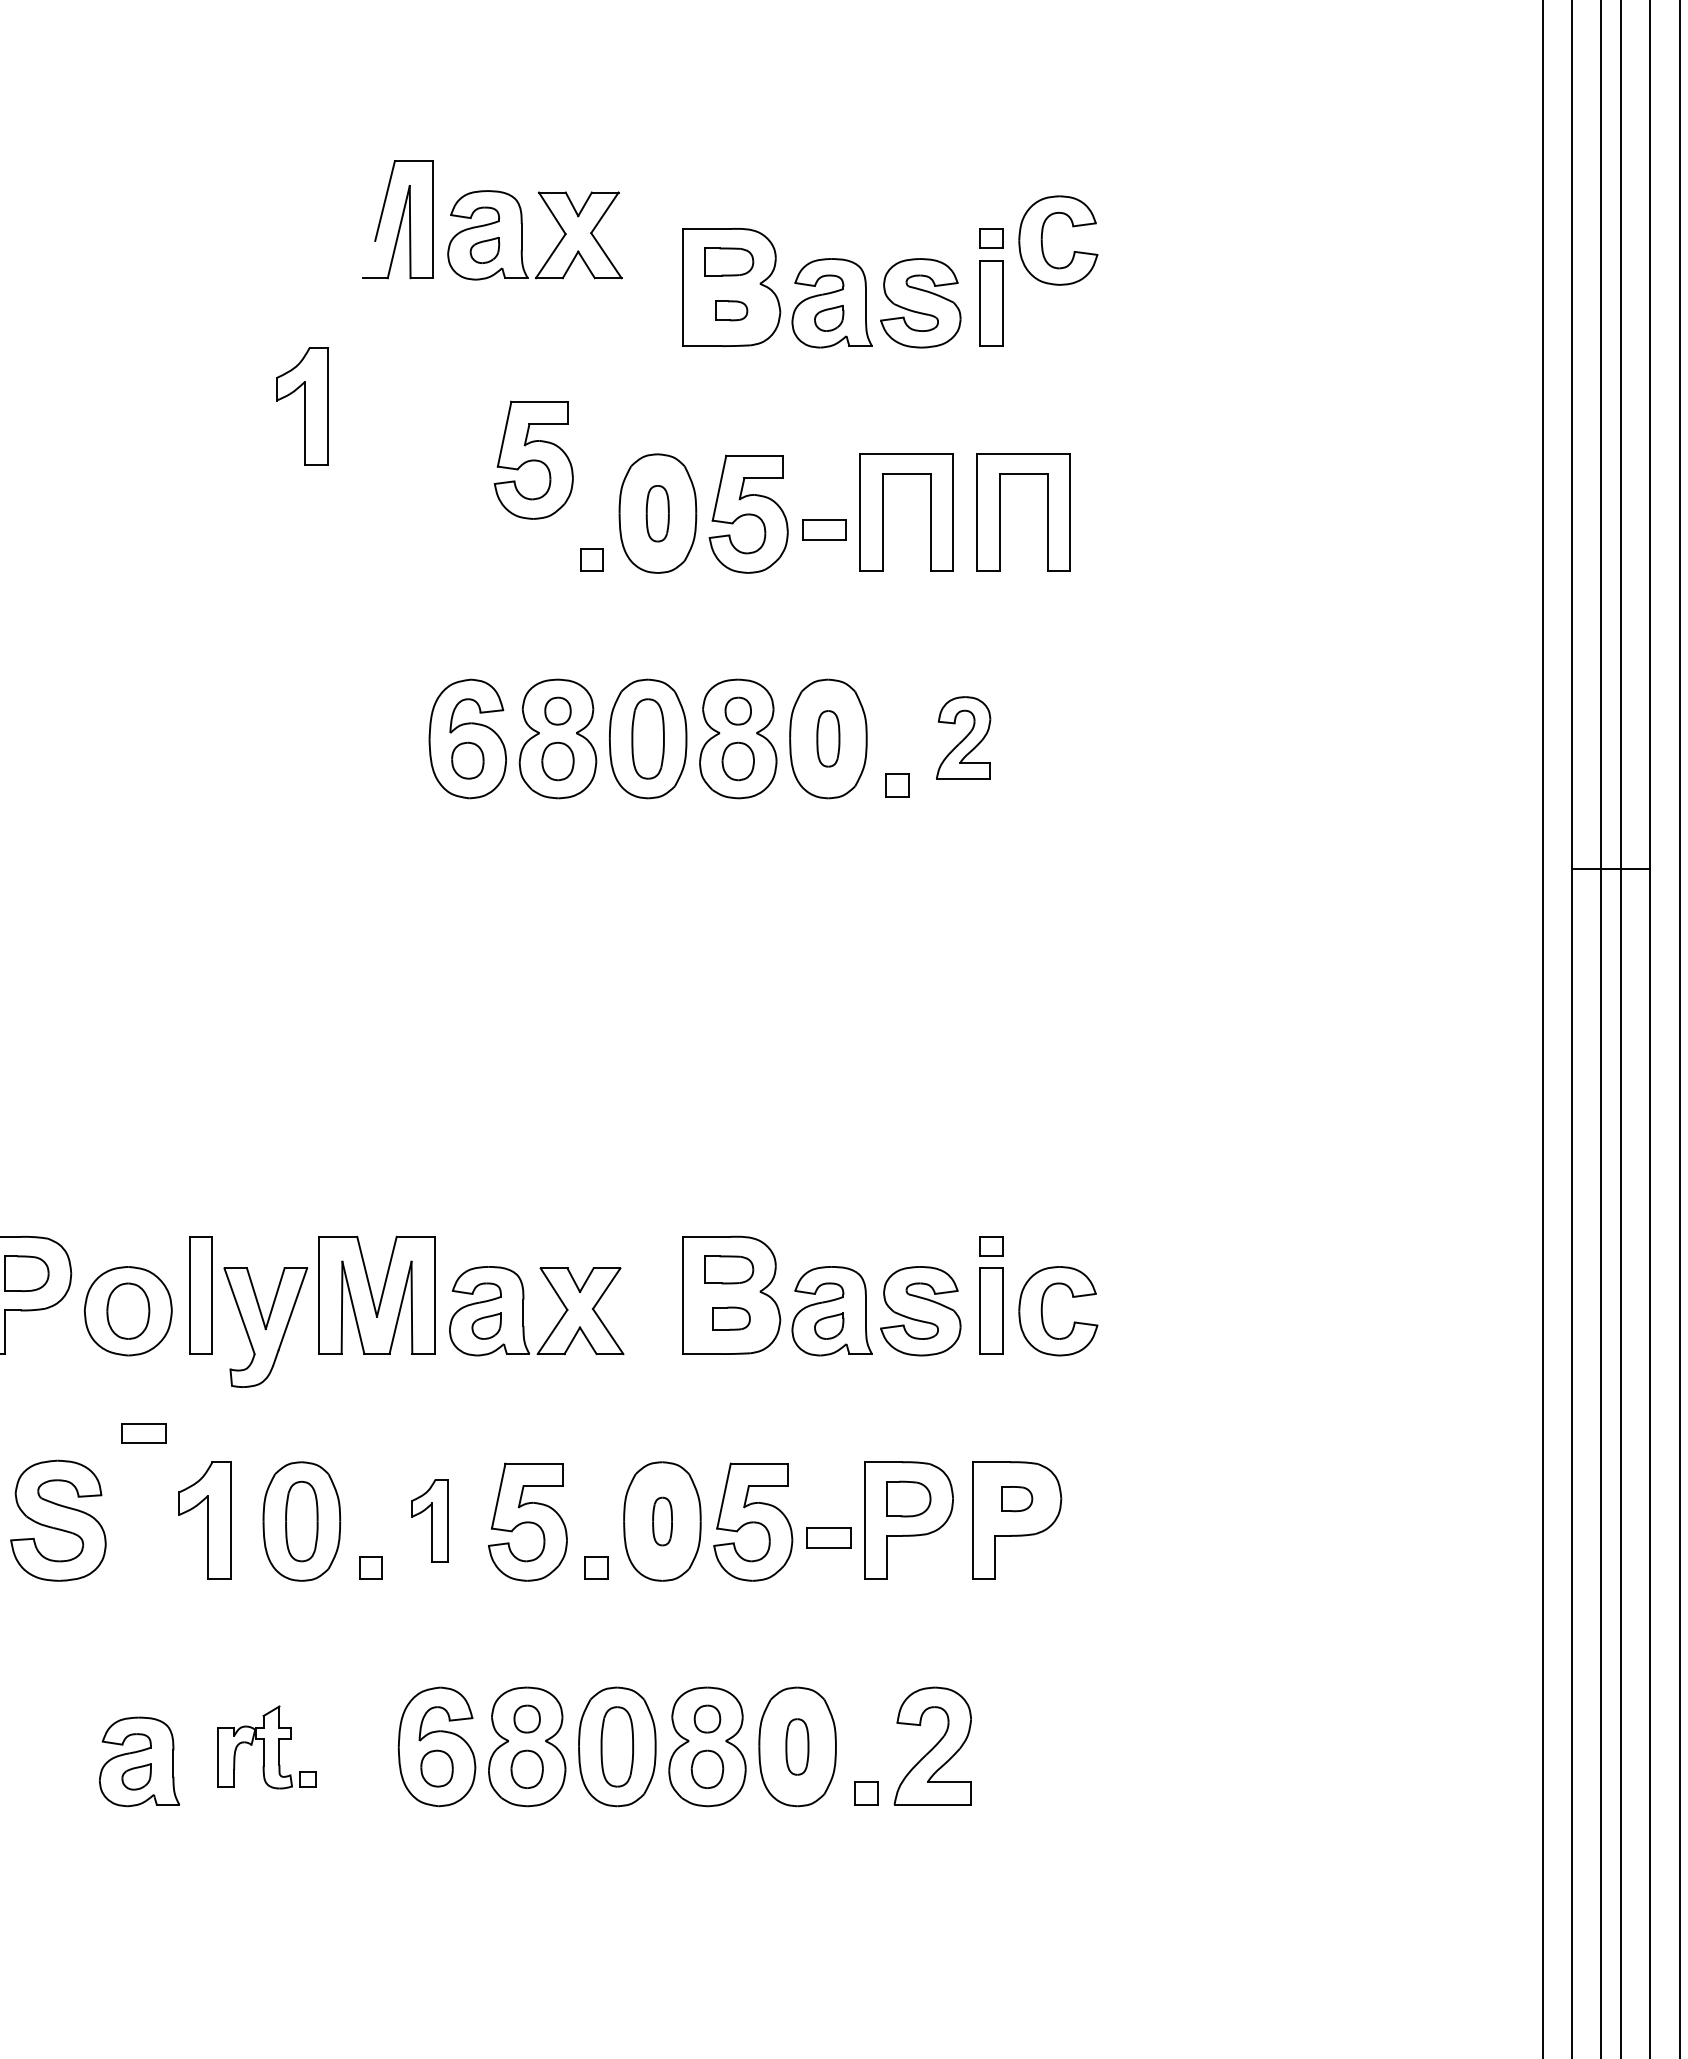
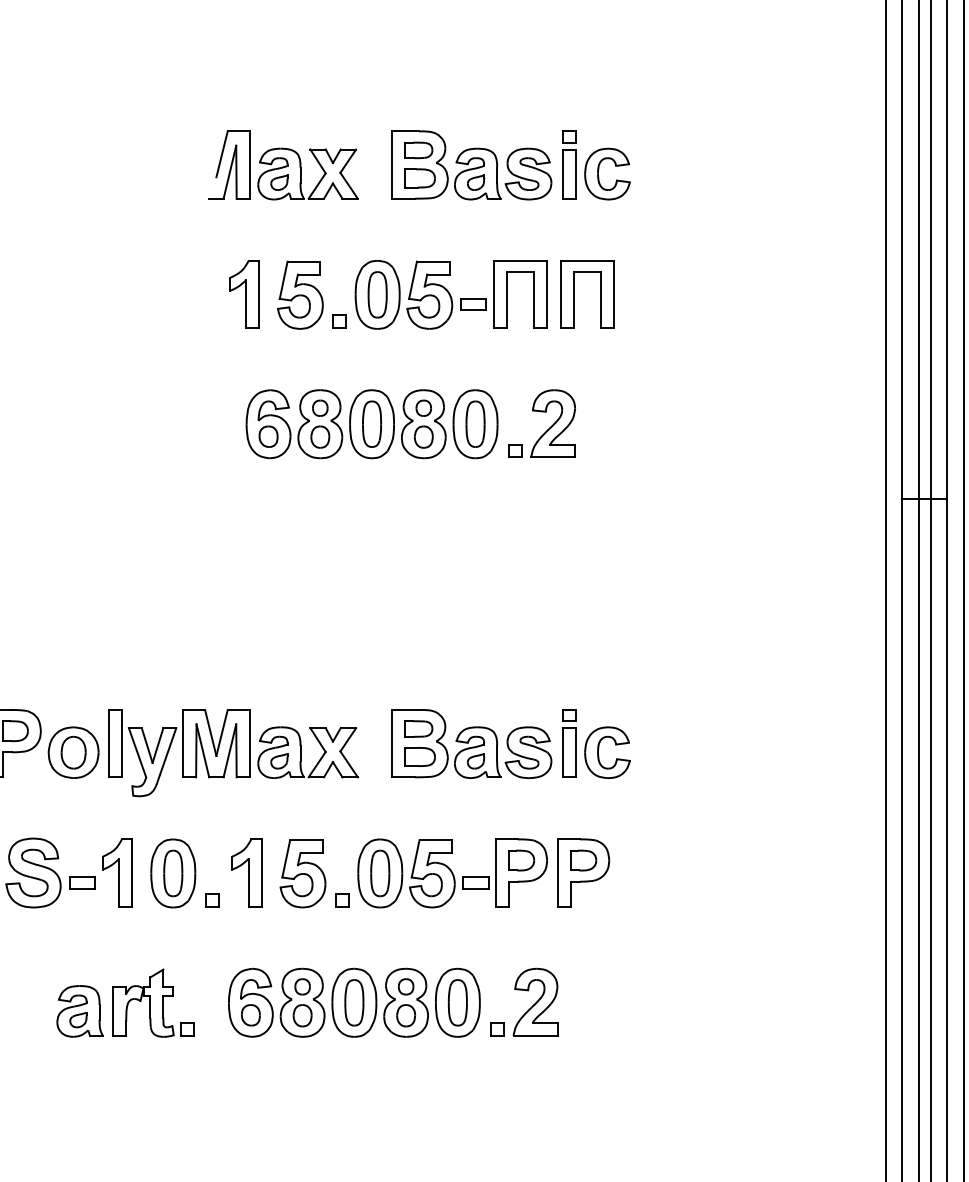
part: (492, 220) -> (283, 165), moved
part: (1044, 232) -> (599, 169), moved
part: (730, 310) -> (419, 178), size x1.67
part: (302, 406) -> (244, 294), moved
part: (533, 458) -> (300, 294), moved
part: (657, 512) -> (377, 294), size x1.43
part: (828, 737) -> (475, 423), size x1.43
part: (962, 737) -> (552, 423), size x1.43
part: (730, 1317) -> (419, 756), size x1.43
part: (143, 1432) -> (82, 882), moved
part: (1016, 1498) -> (583, 860), size x1.43
part: (429, 1519) -> (246, 872), size x1.43
part: (662, 1521) -> (380, 873), size x1.67
part: (267, 1746) -> (153, 1002), size x1.43
part: (796, 1746) -> (457, 1002), size x1.43

